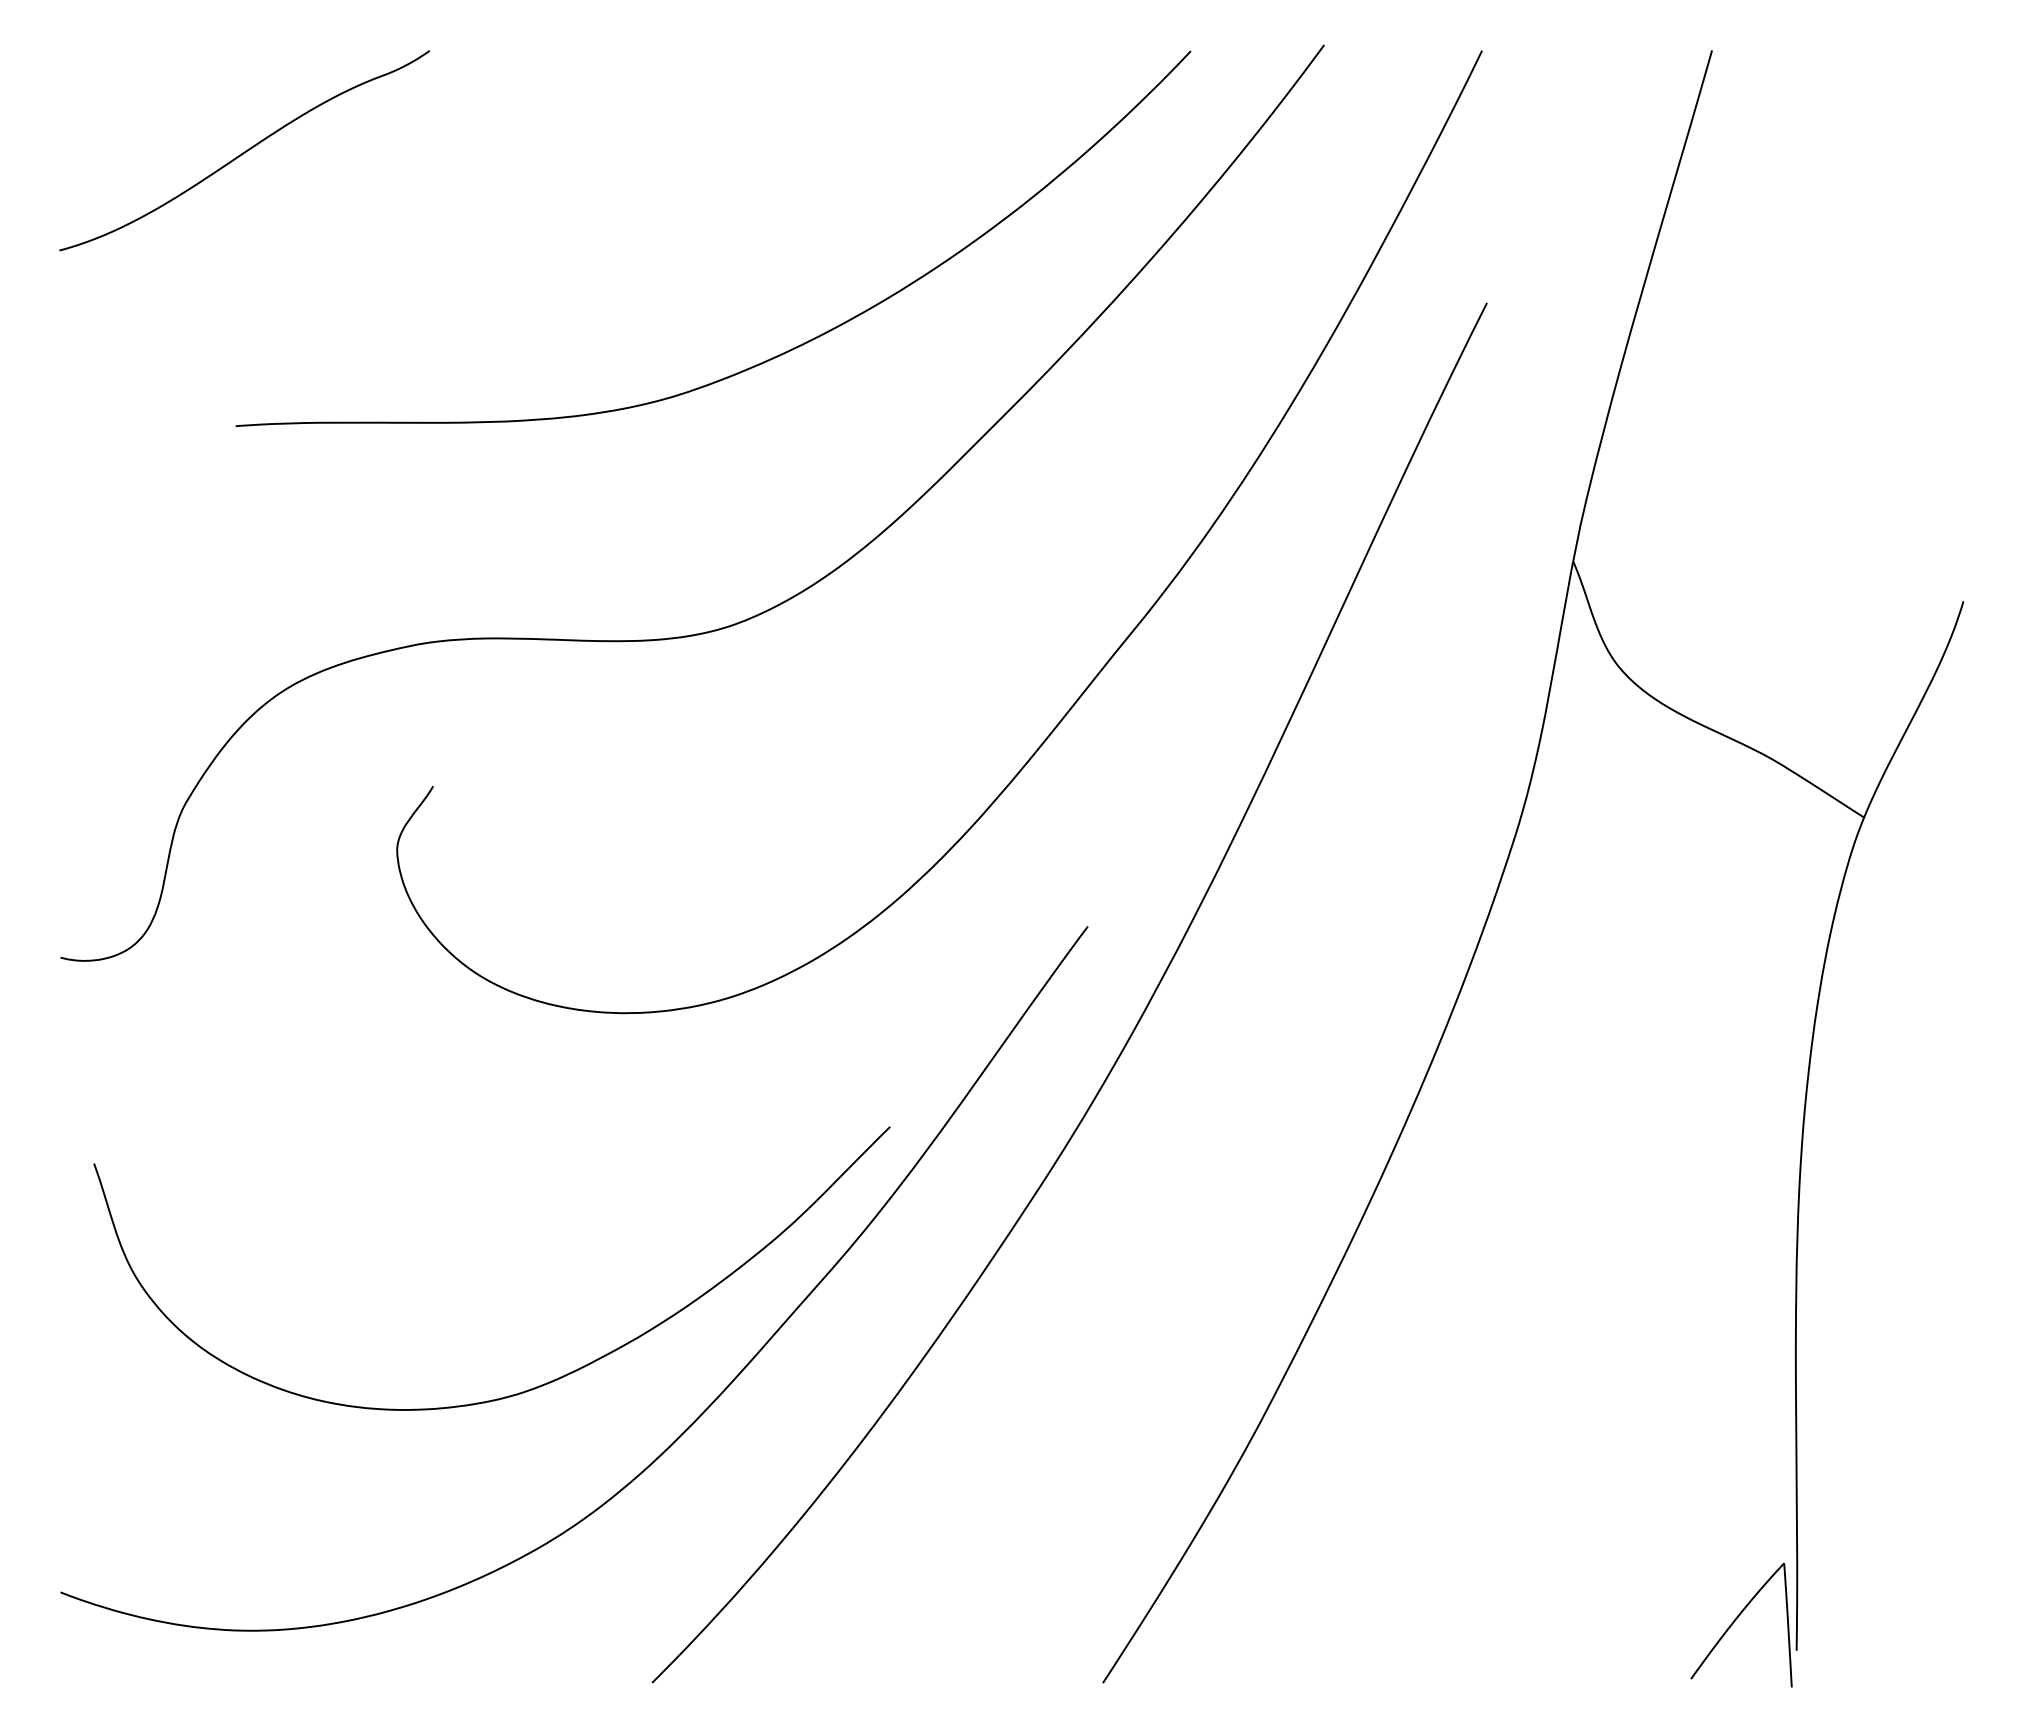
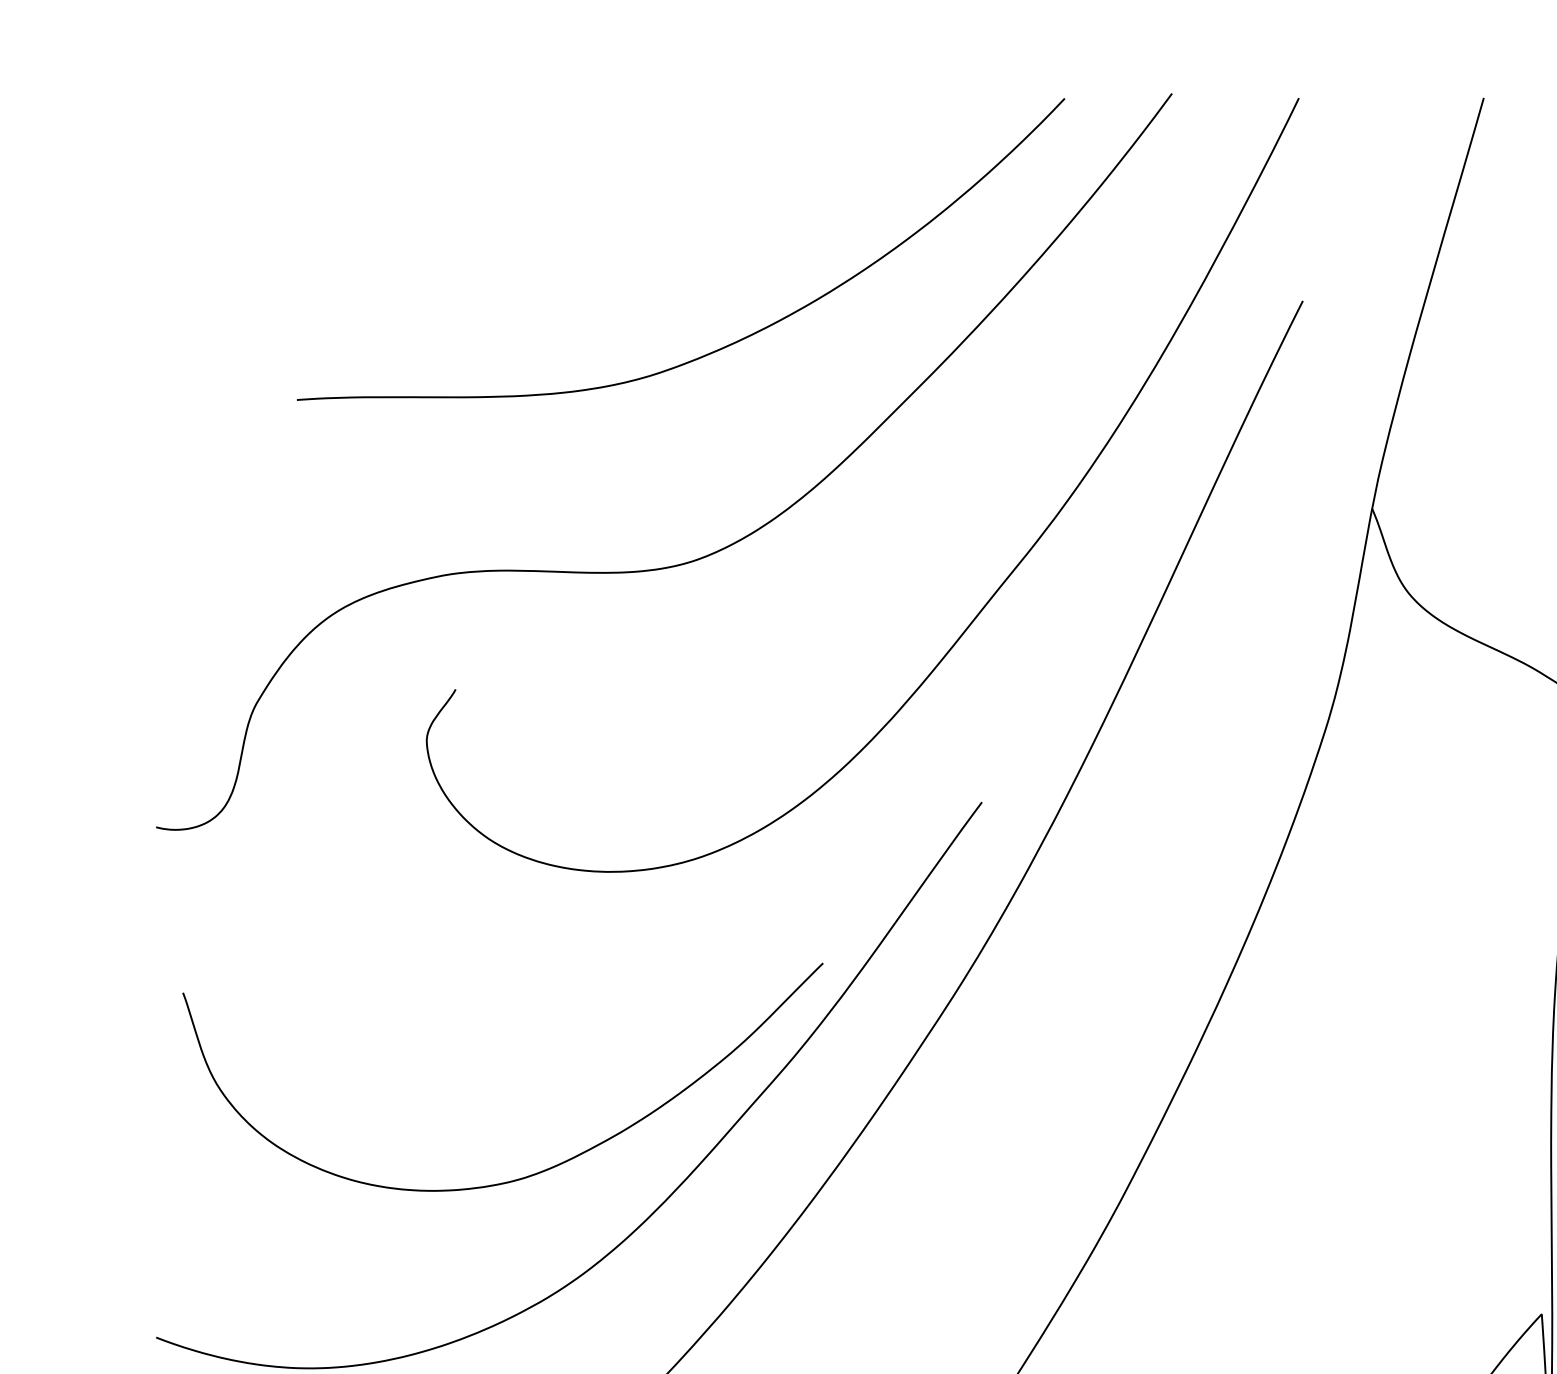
curve: (245, 150) -> (304, 178), removed

